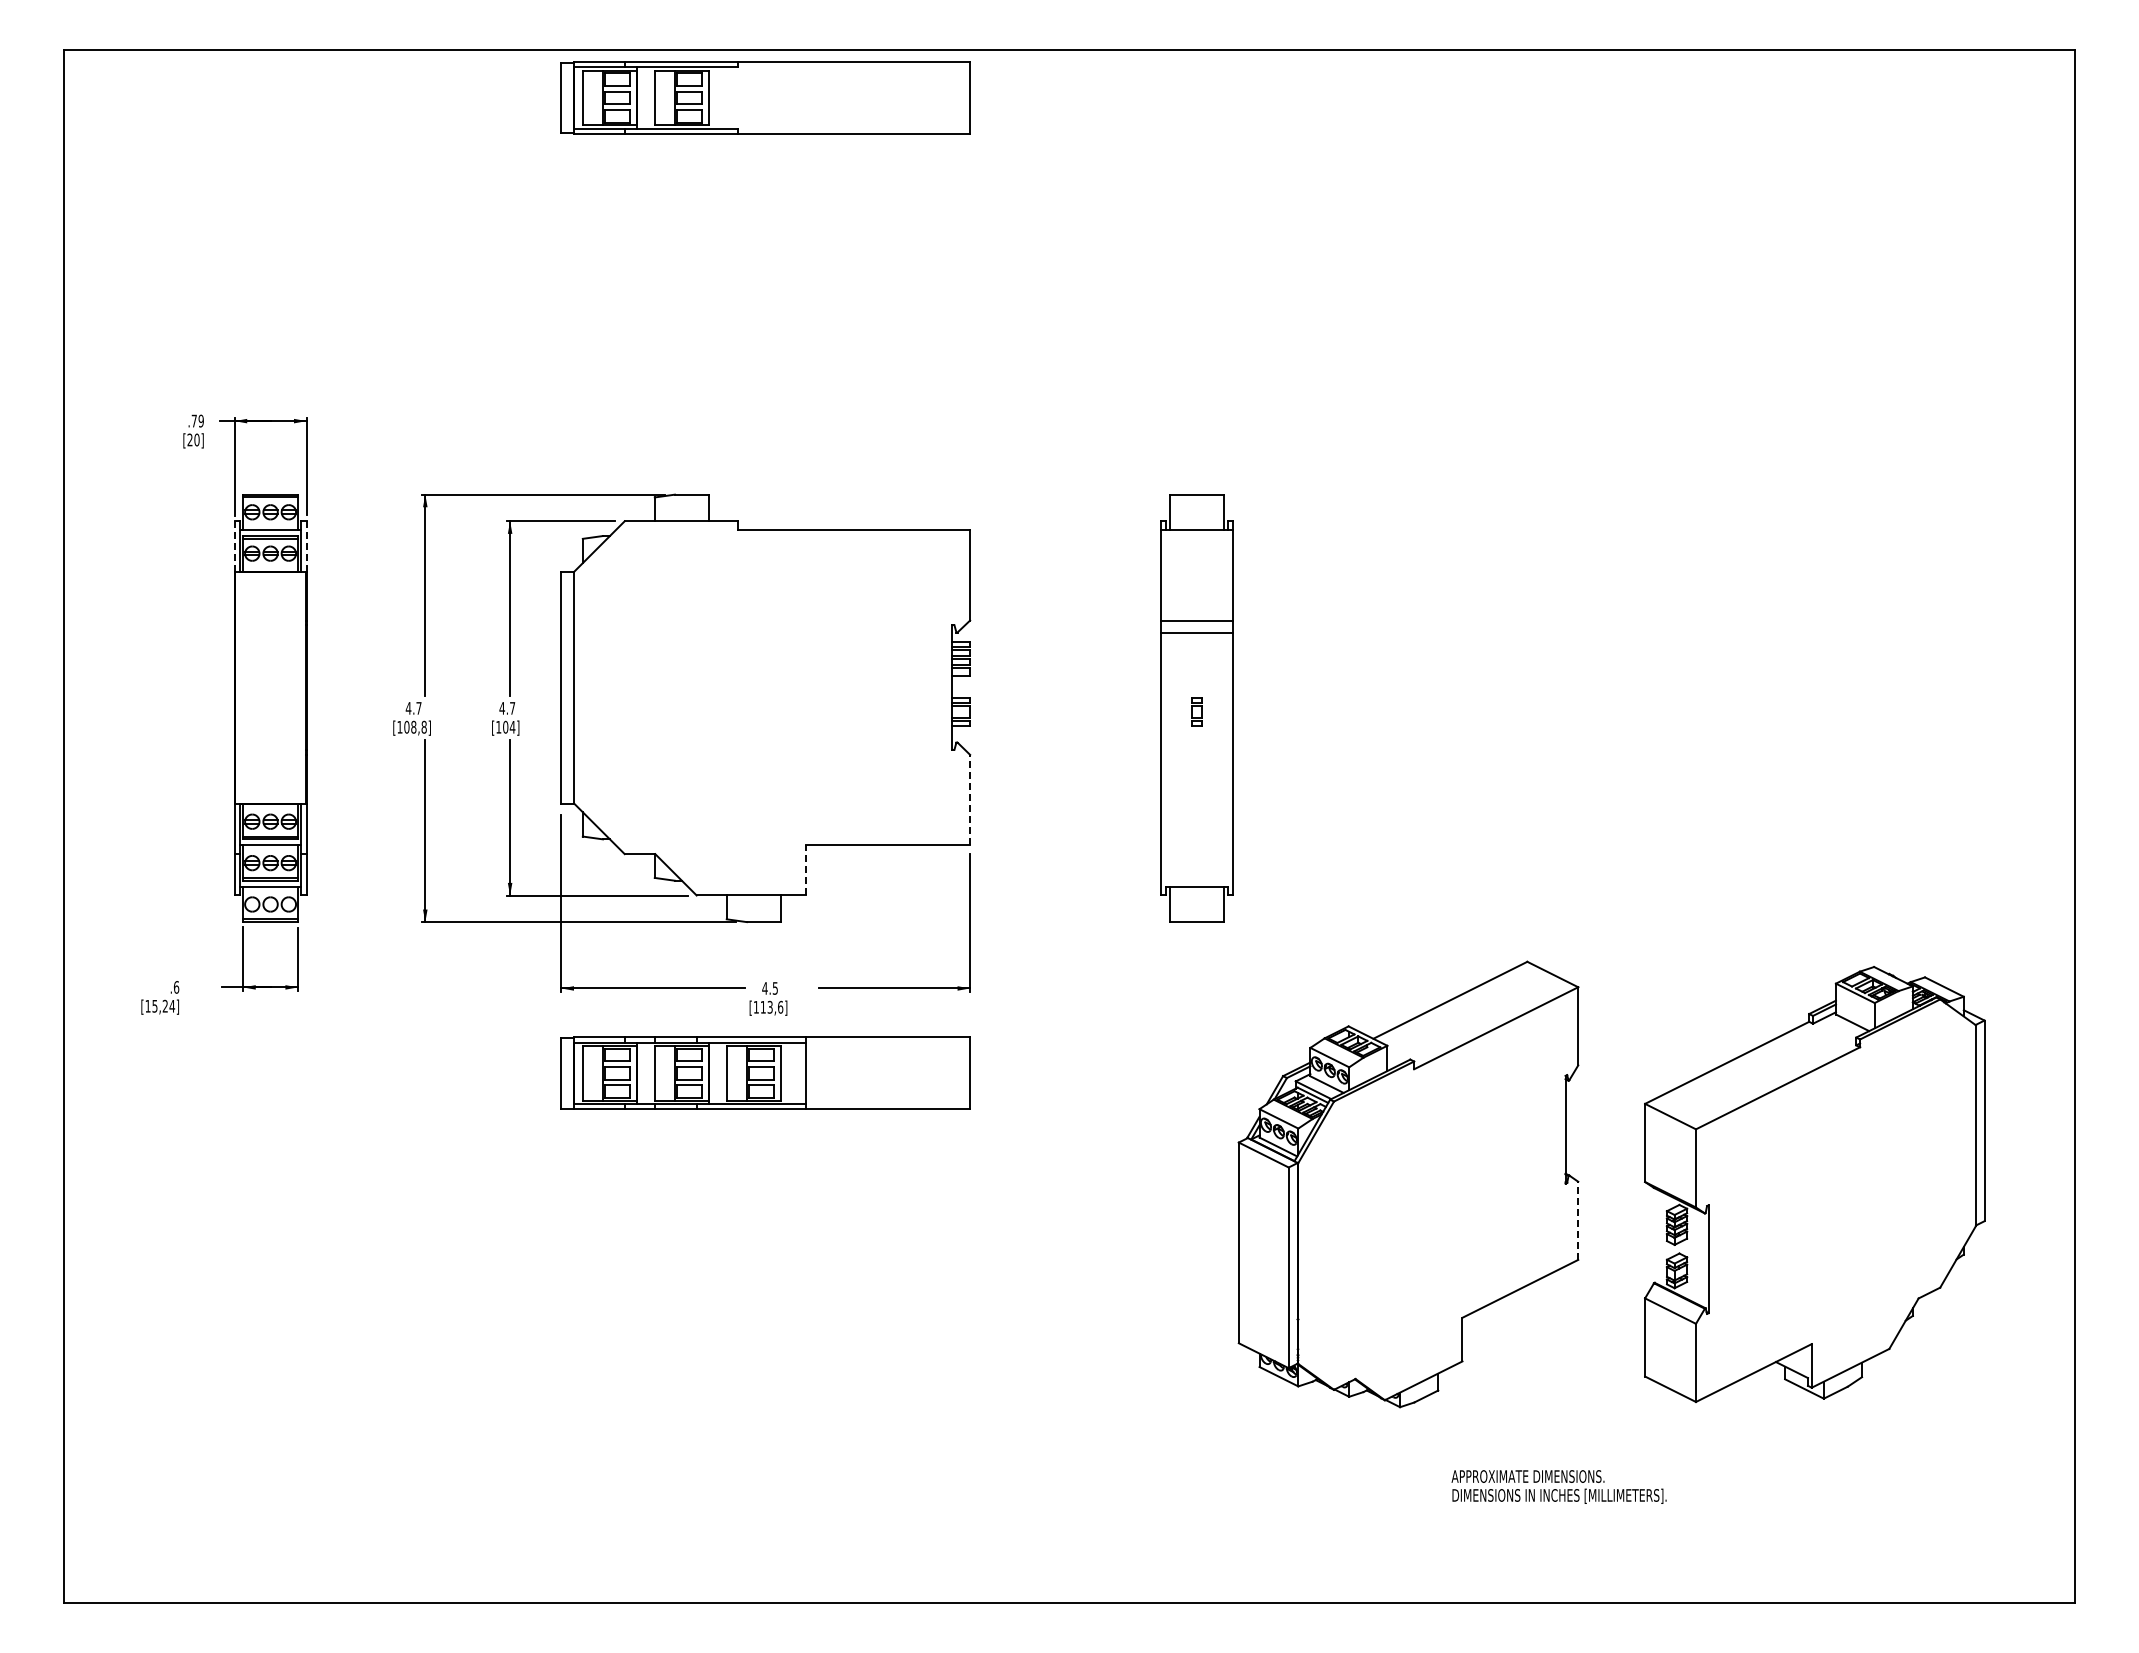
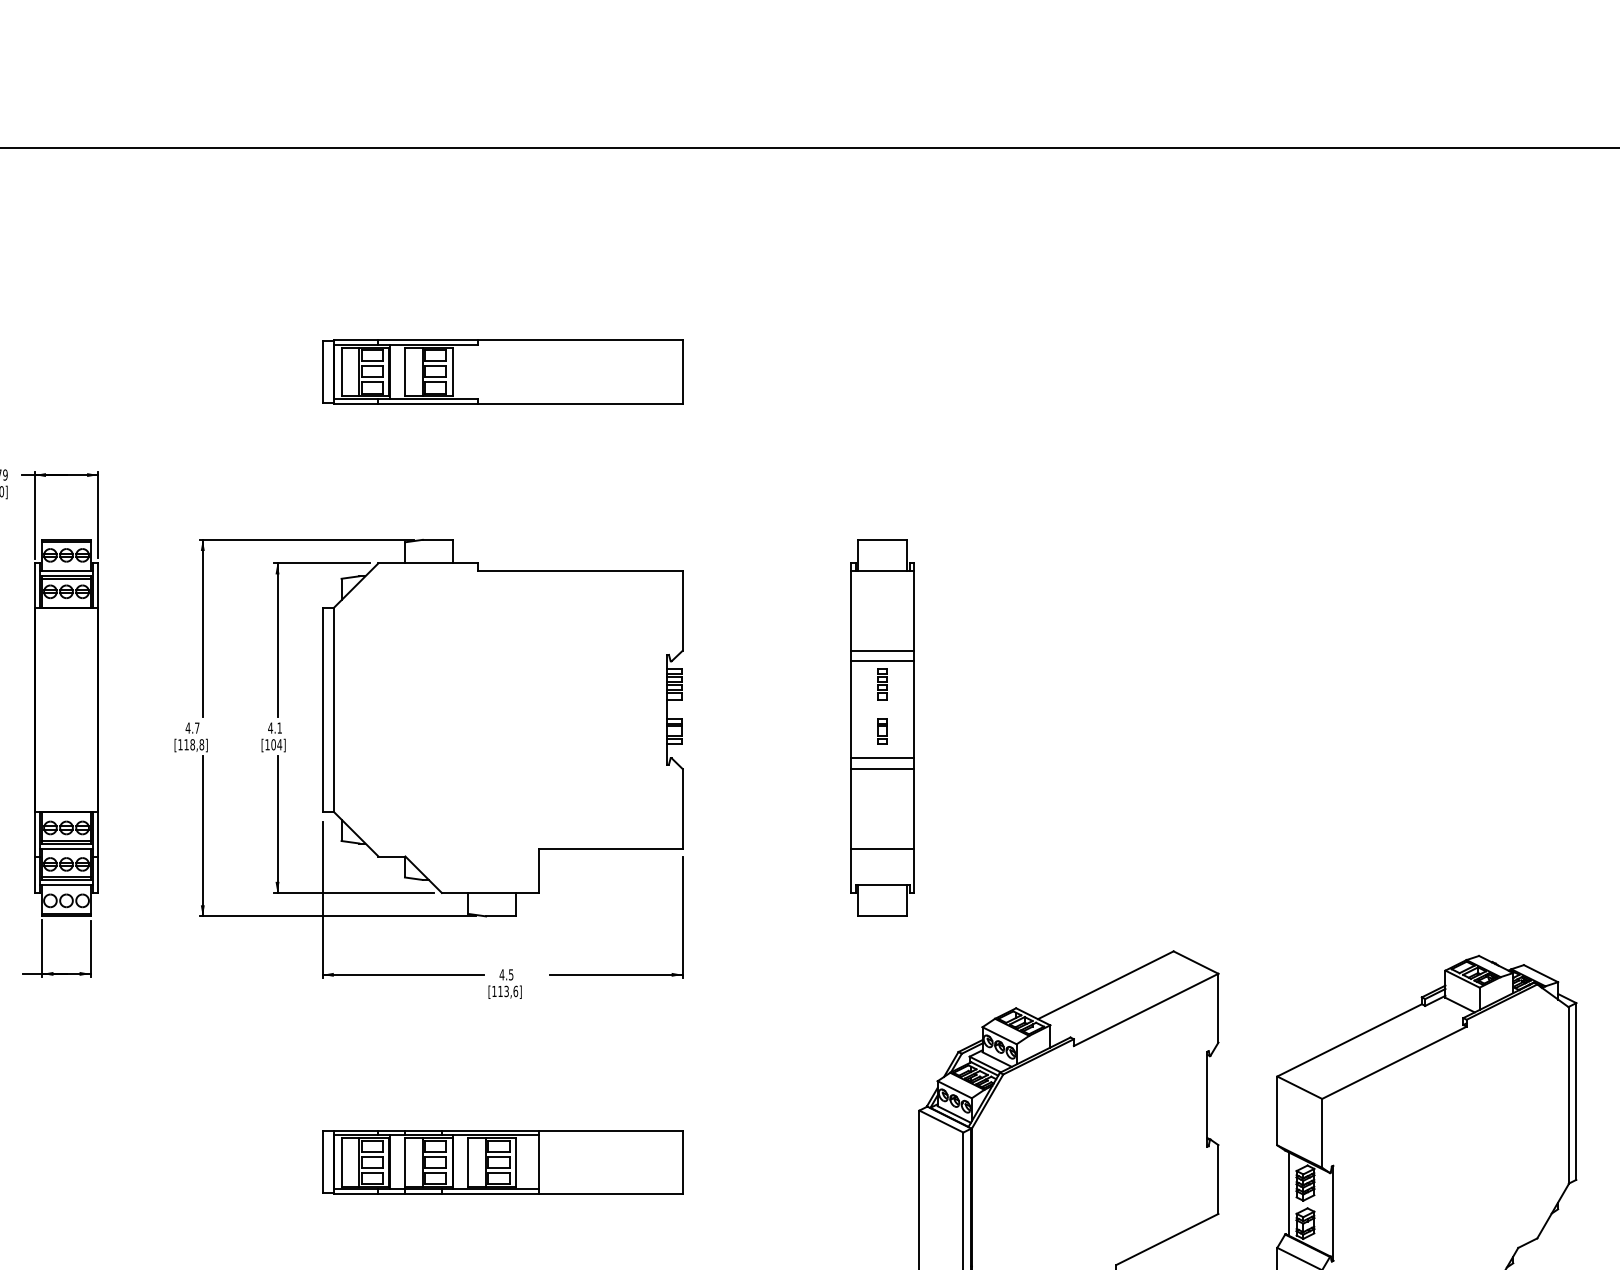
part: (765, 97) -> (502, 371), moved
line: (306, 546) -> (98, 585), dashed -> solid
line: (234, 547) -> (34, 586), dashed -> solid
part: (1196, 658) -> (882, 684), added
text: (512, 708) -> (279, 728), 4.7 -> 4.1
text: (406, 726) -> (186, 744), [108,8] -> [118,8]
line: (1196, 742) -> (882, 758), added
line: (1196, 754) -> (882, 768), added
line: (970, 799) -> (683, 808), dashed -> solid
line: (1196, 845) -> (882, 848), added
line: (806, 869) -> (538, 870), dashed -> solid
part: (765, 1072) -> (502, 1161), moved
line: (1578, 1220) -> (1218, 1179), dashed -> solid
line: (1657, 1236) -> (1288, 1193), added

